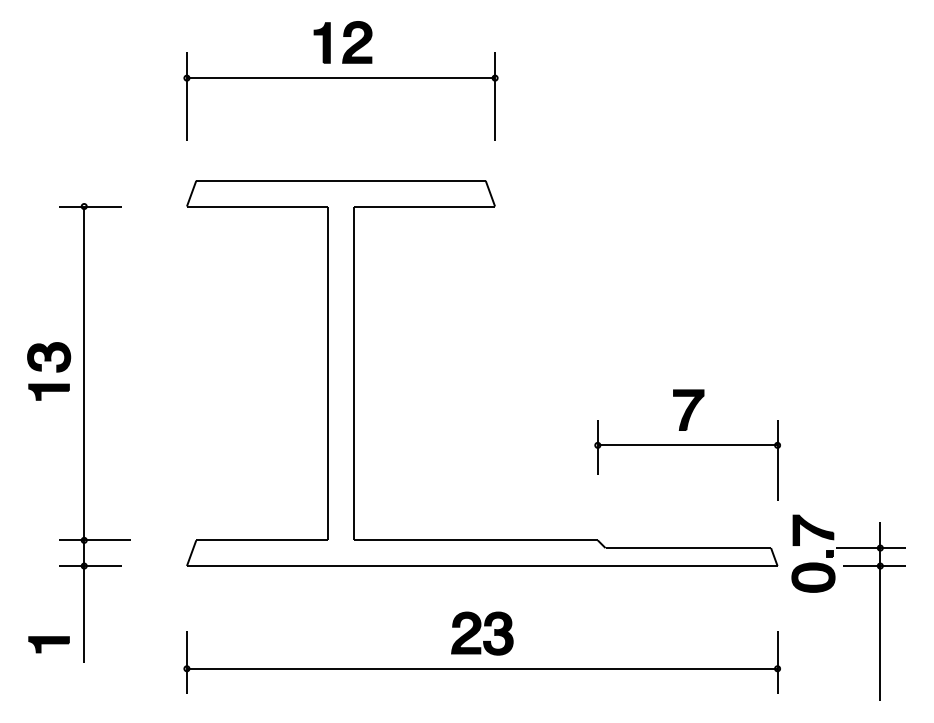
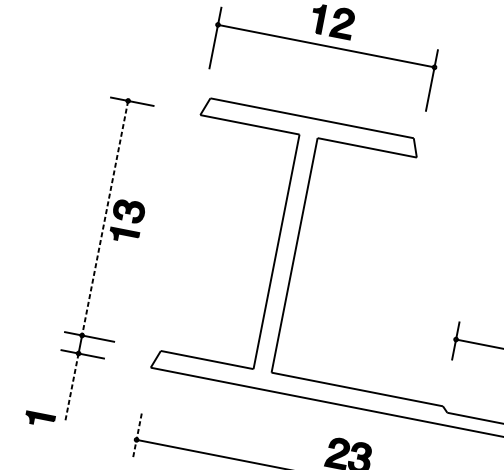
part: (56, 371) -> (132, 222), moved
line: (84, 373) -> (105, 218), solid -> dashed
line: (84, 614) -> (72, 387), solid -> dashed
part: (48, 644) -> (39, 419), moved
line: (186, 662) -> (137, 435), solid -> dashed

